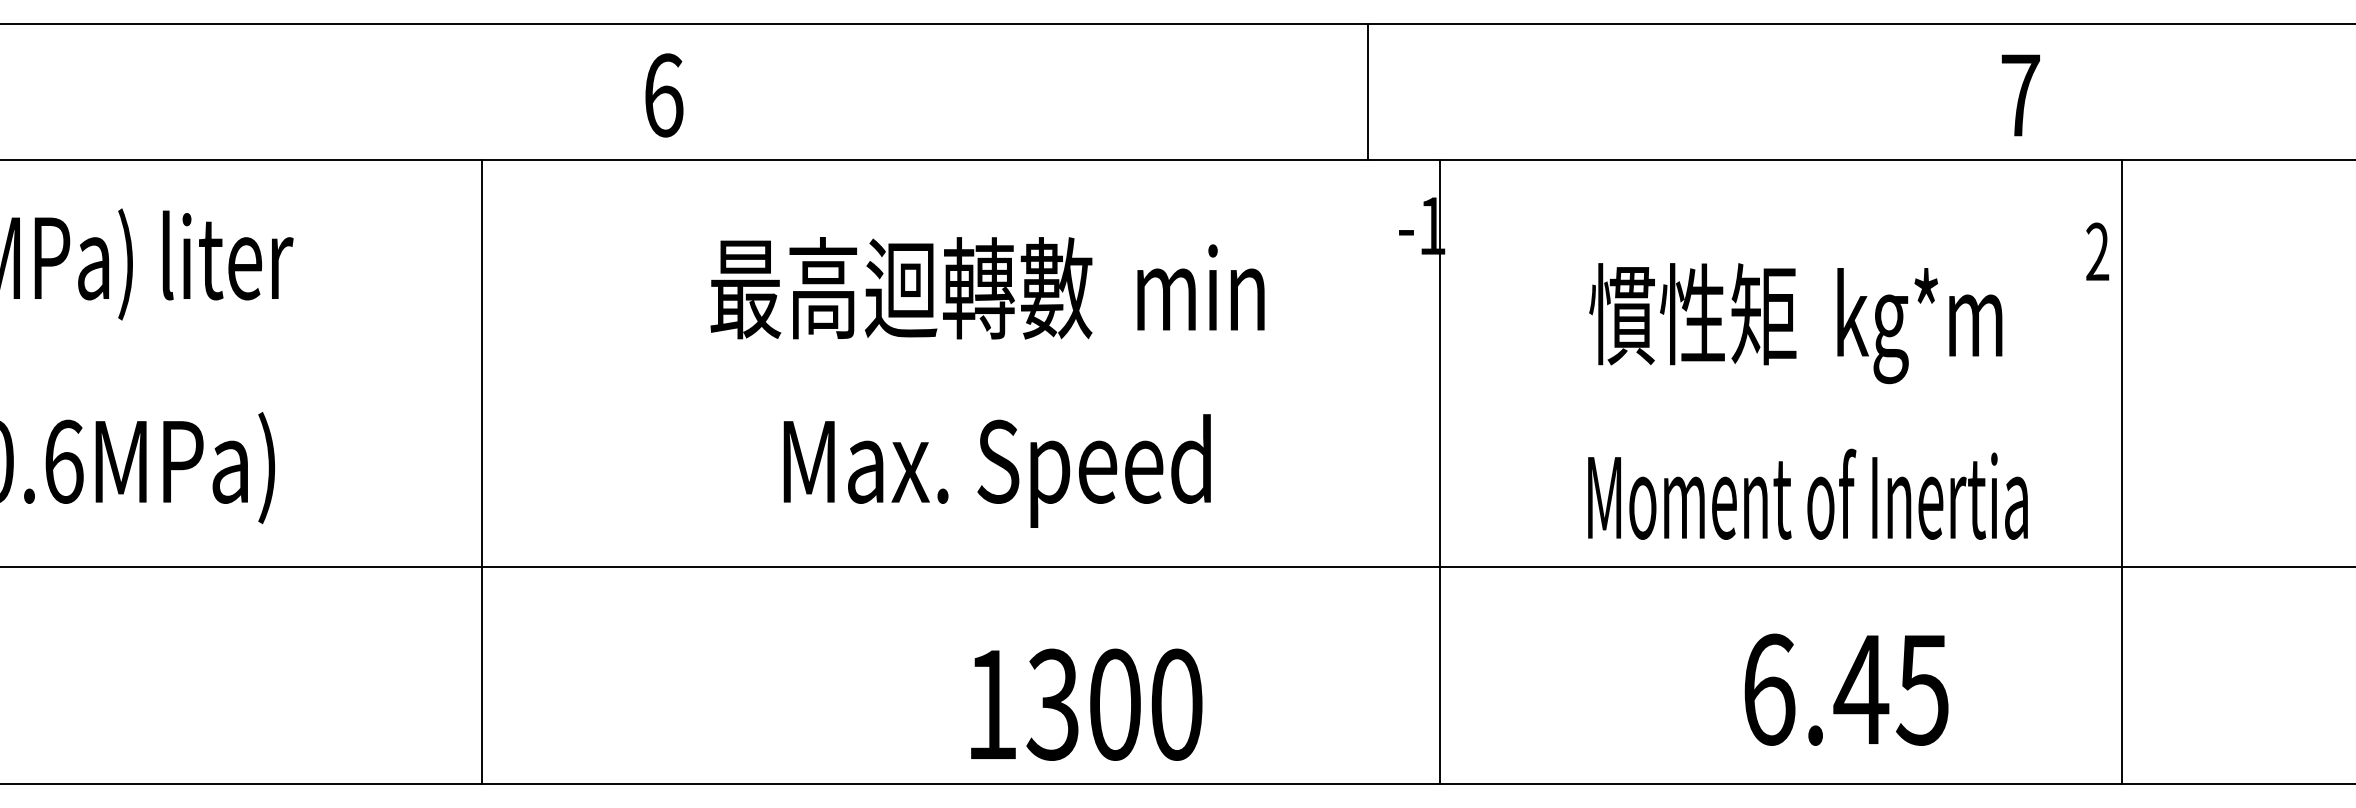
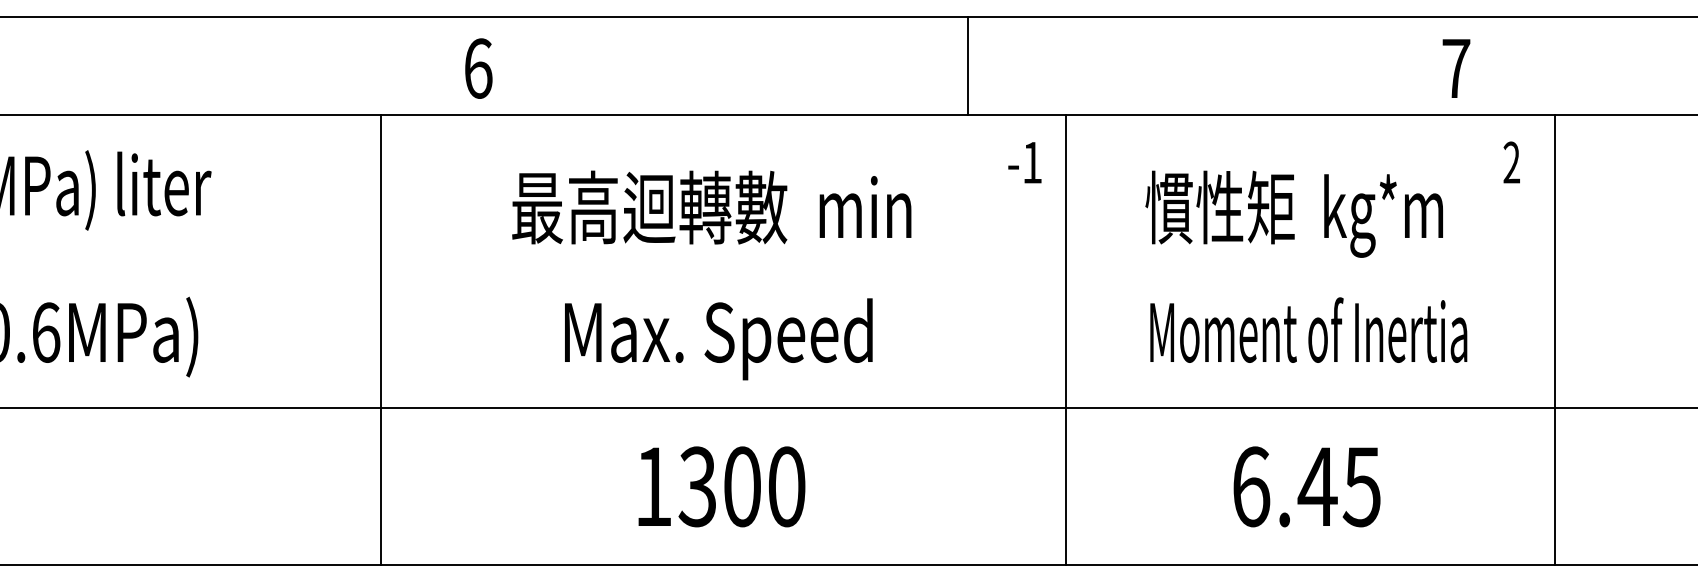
line: (1368, 91) -> (968, 65), moved
text: (1849, 303) -> (1332, 199), moved
line: (482, 471) -> (381, 339), moved
line: (1439, 471) -> (1065, 339), moved
line: (2122, 471) -> (1554, 339), moved
text: (1807, 493) -> (1308, 329), moved
text: (1846, 689) -> (1307, 486), moved
text: (1086, 704) -> (721, 486), moved

